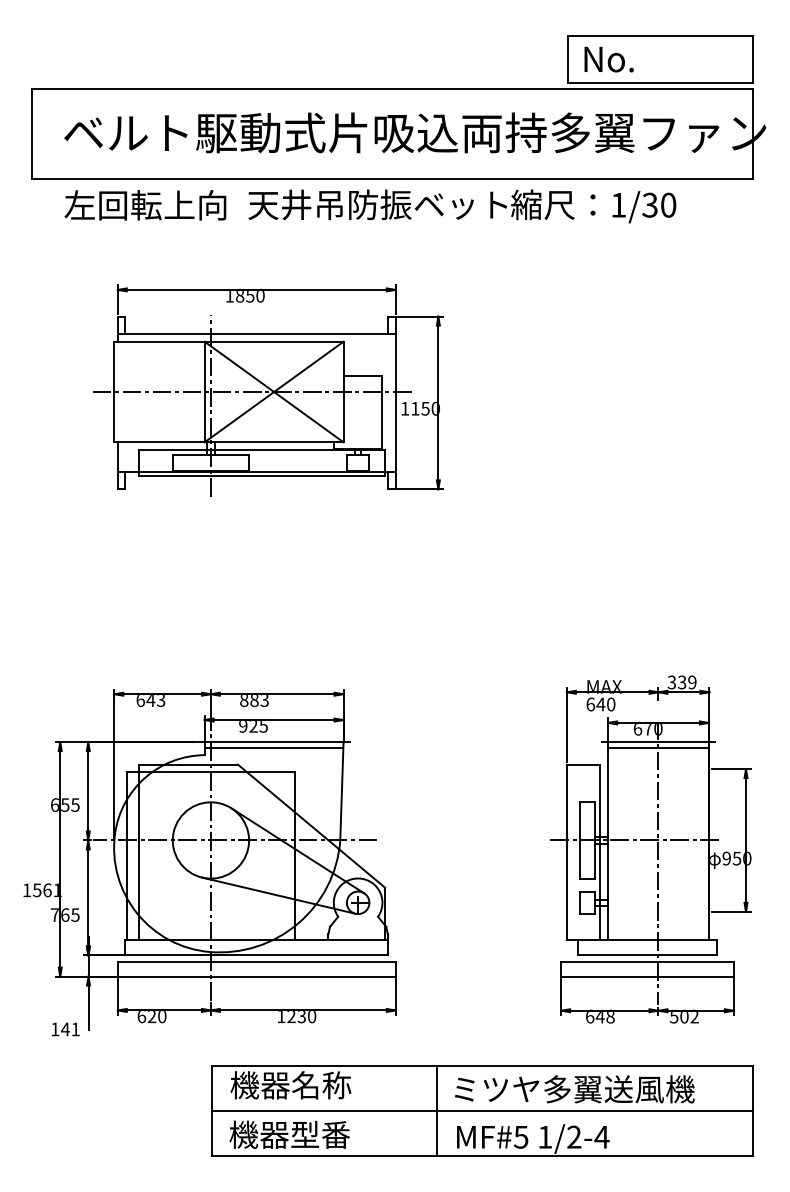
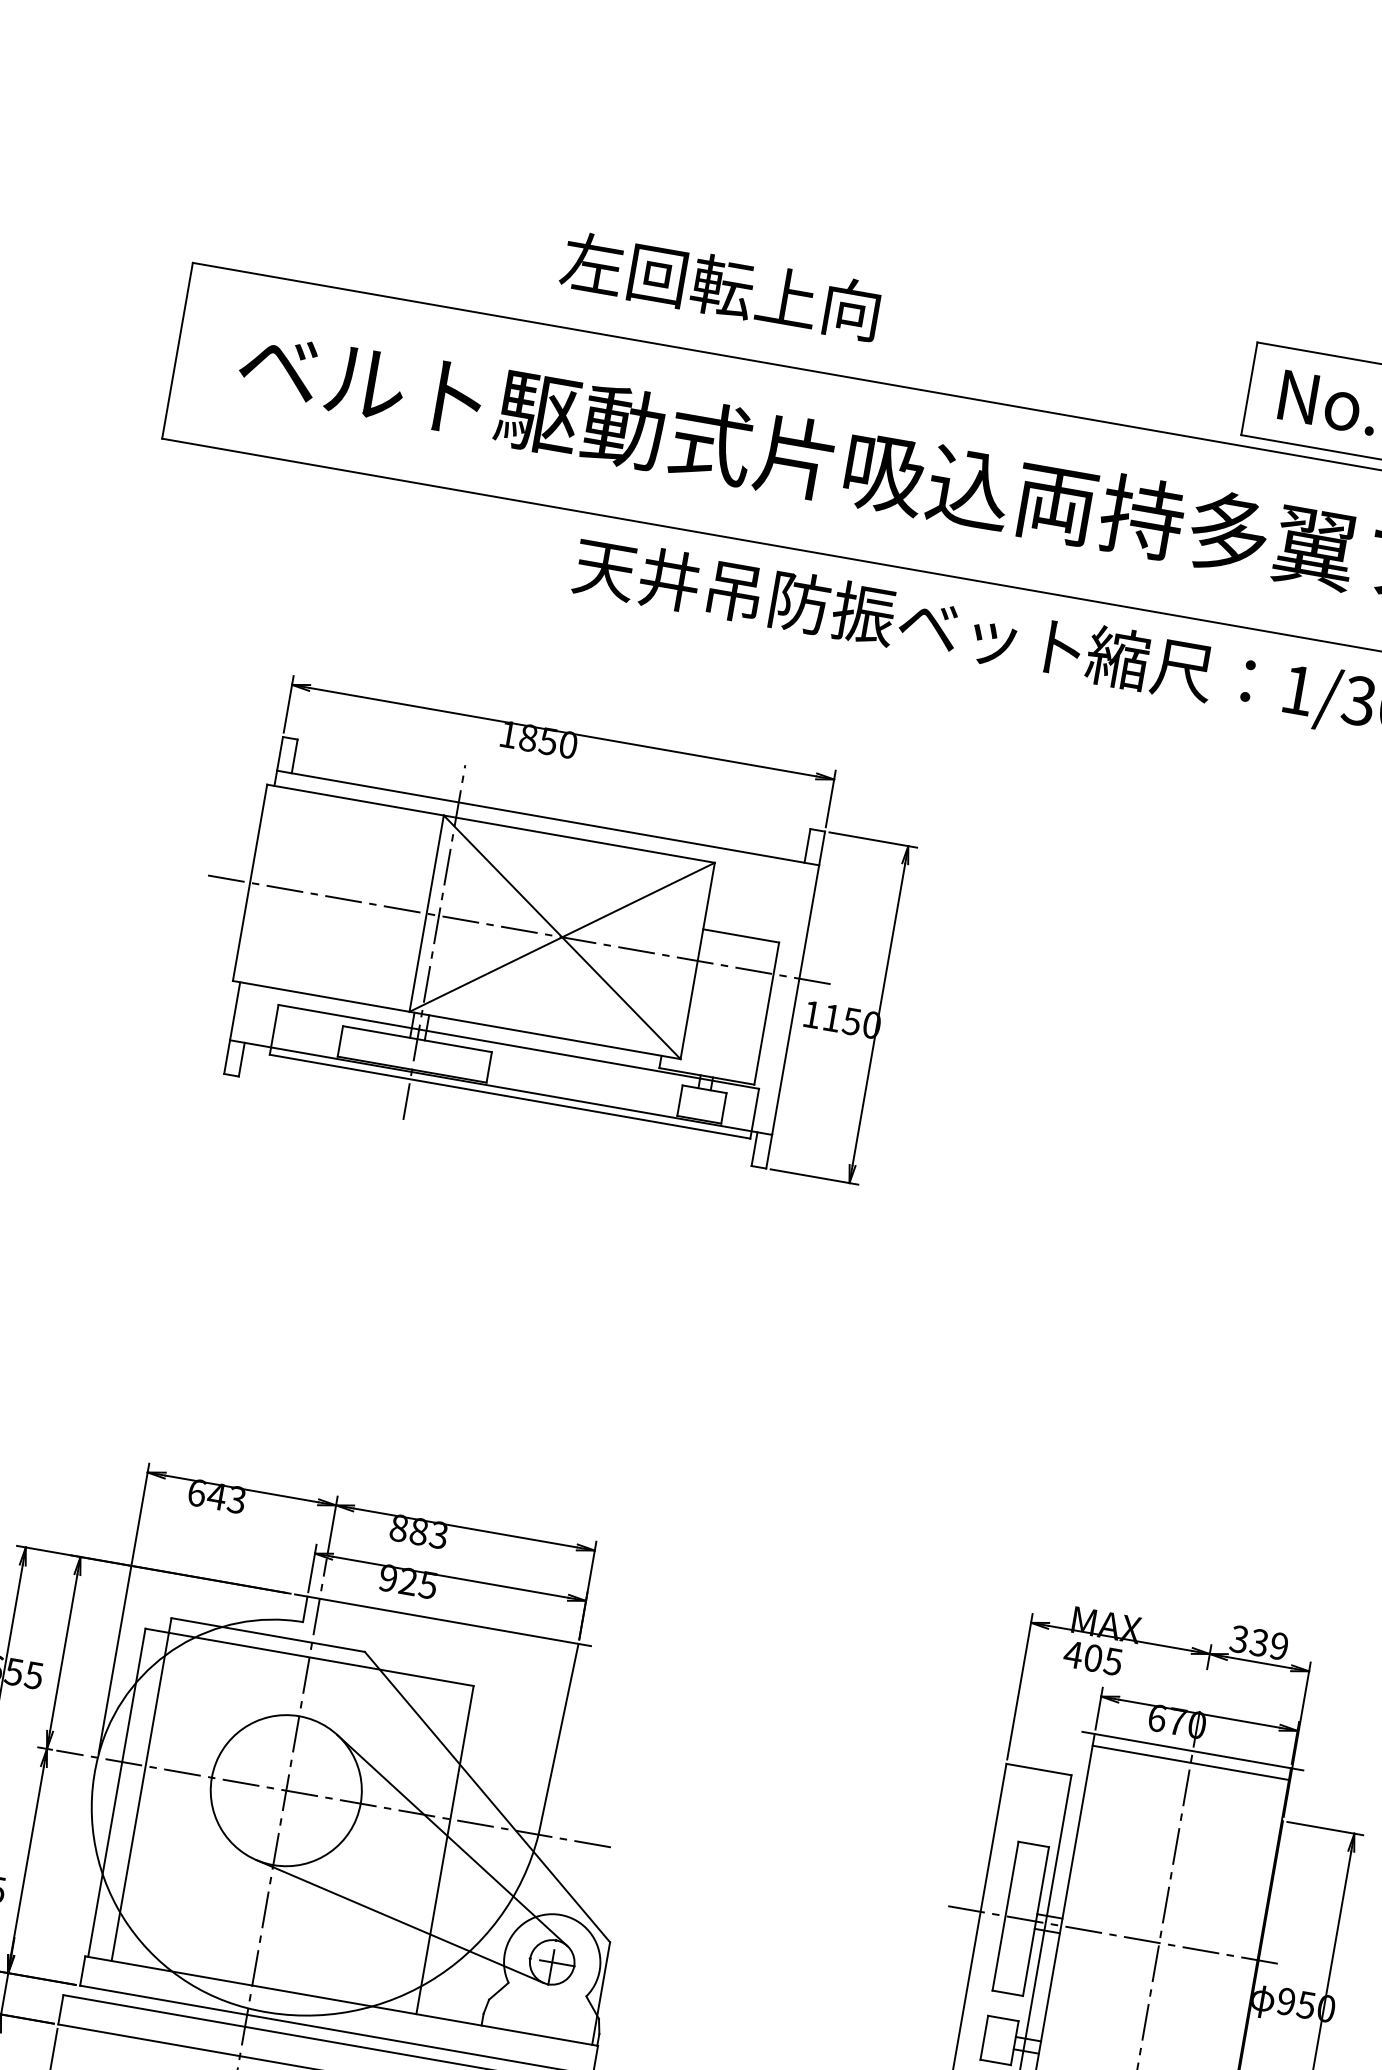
text: (145, 205) -> (720, 286), moved
text: (600, 704) -> (1092, 1658), 640 -> 405
line: (273, 748) -> (439, 1632), removed

